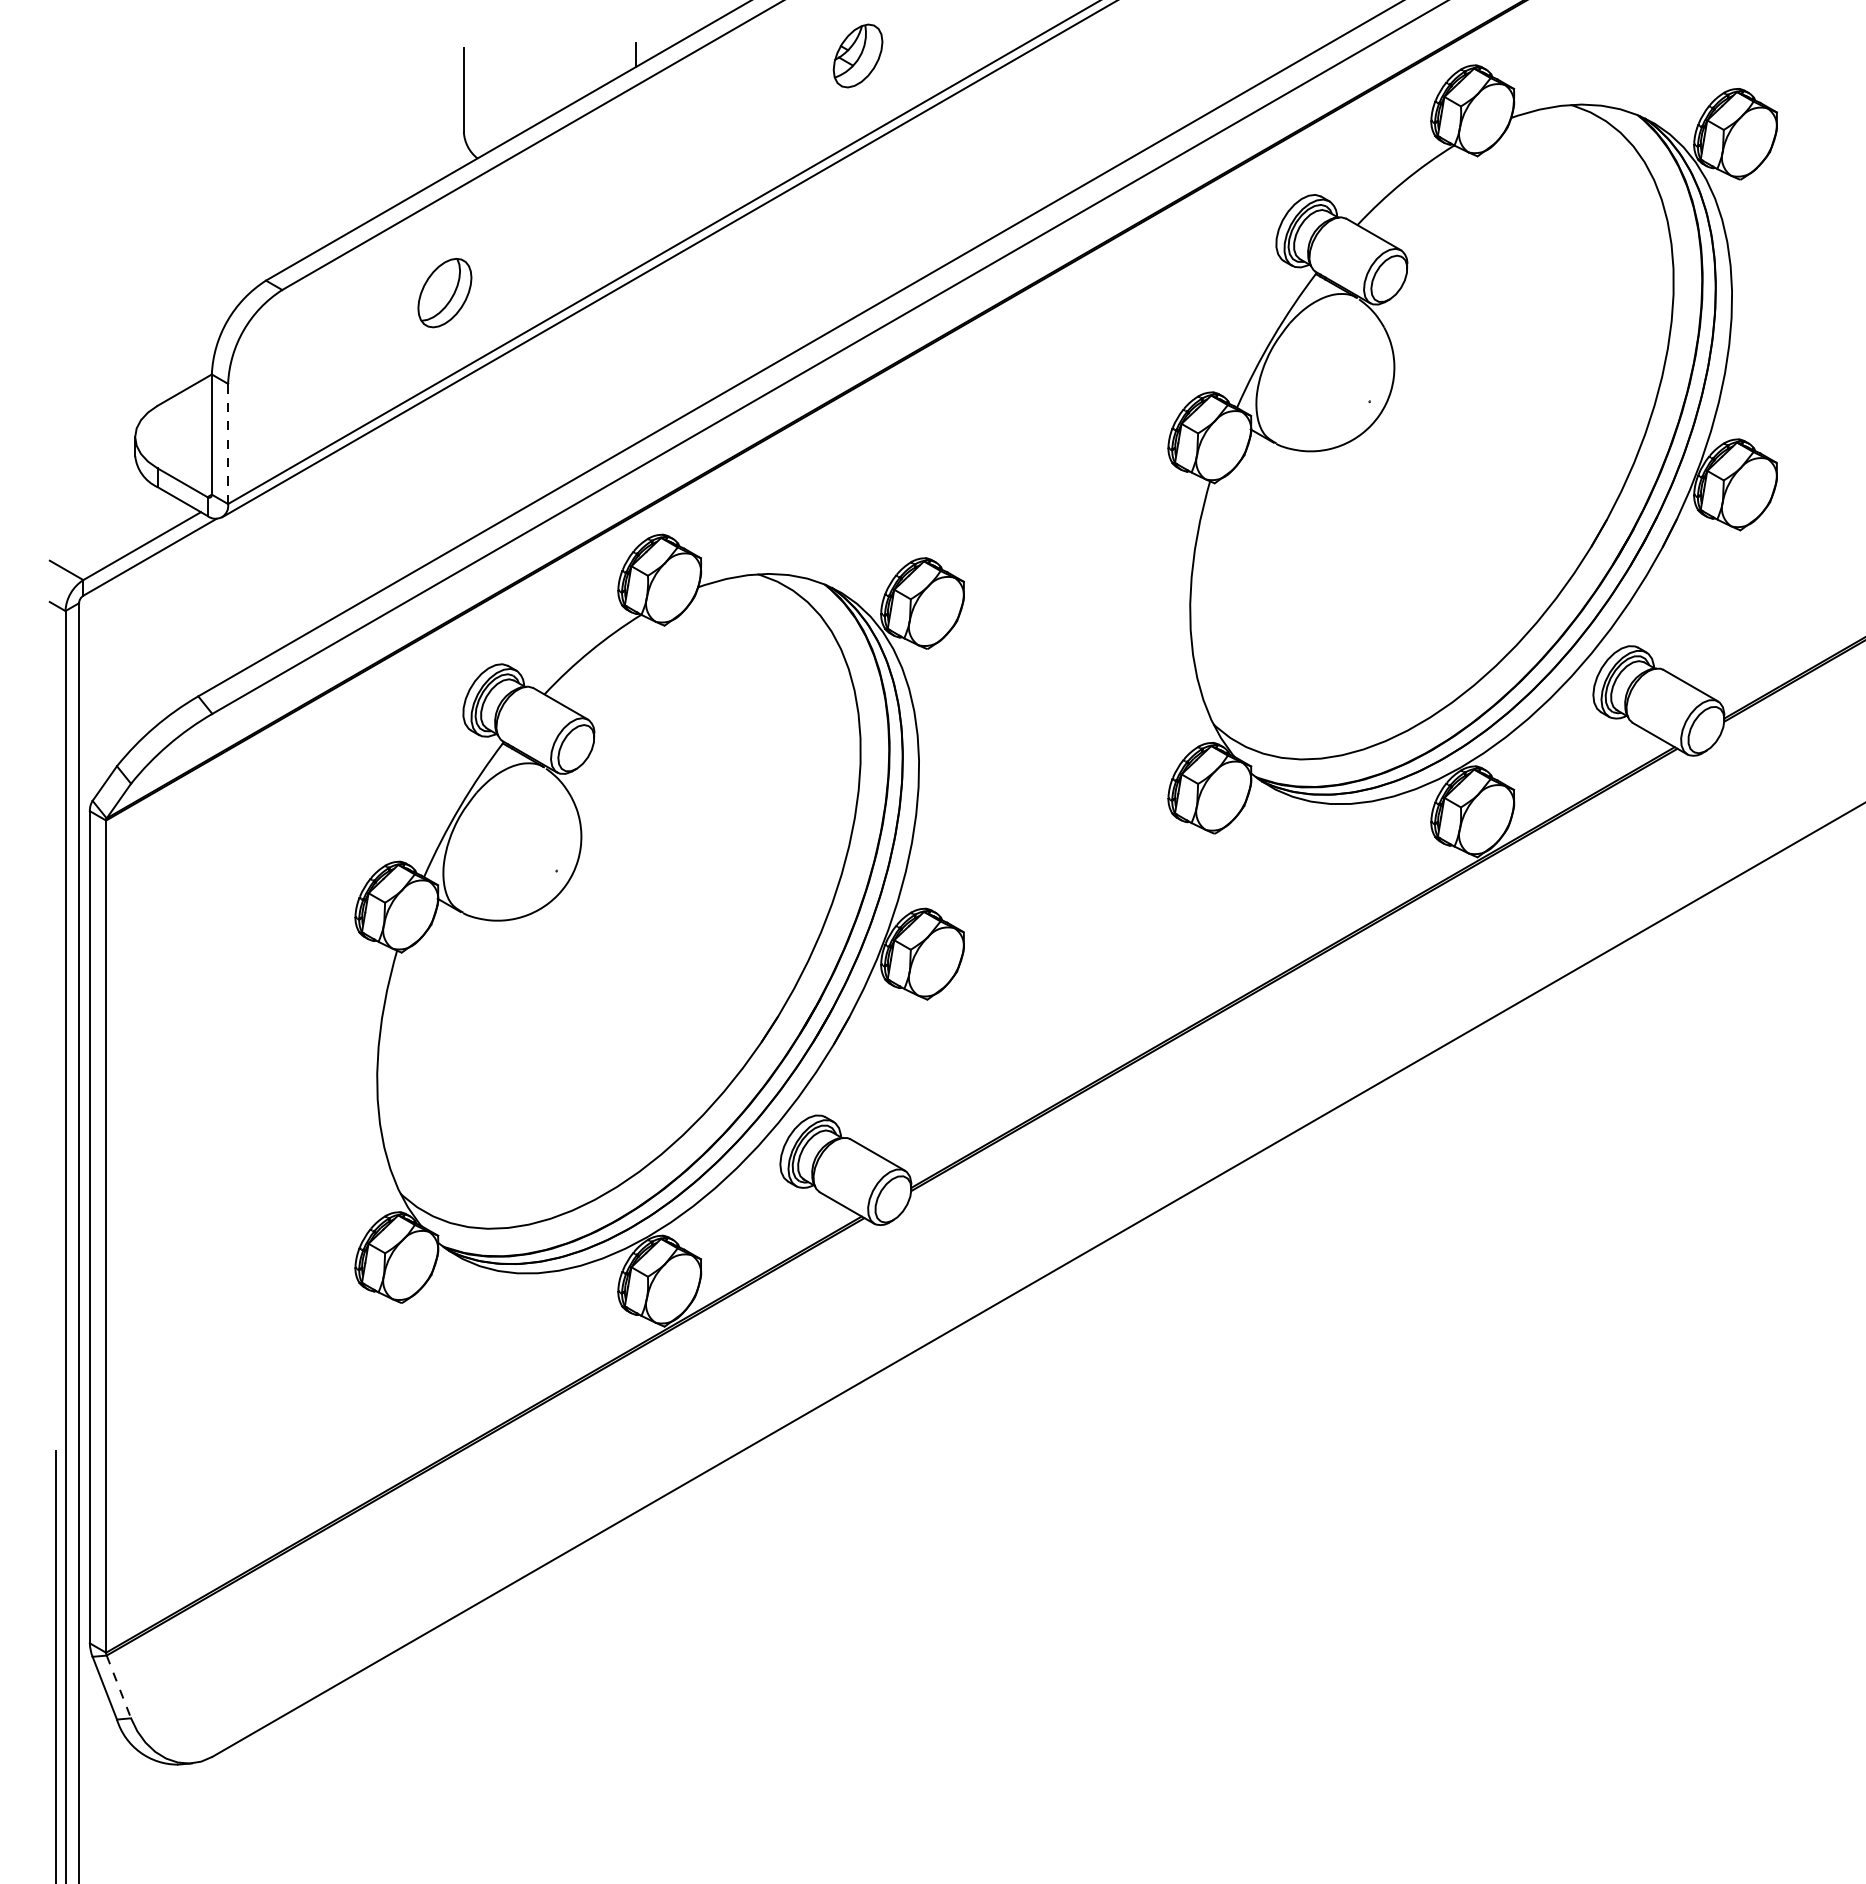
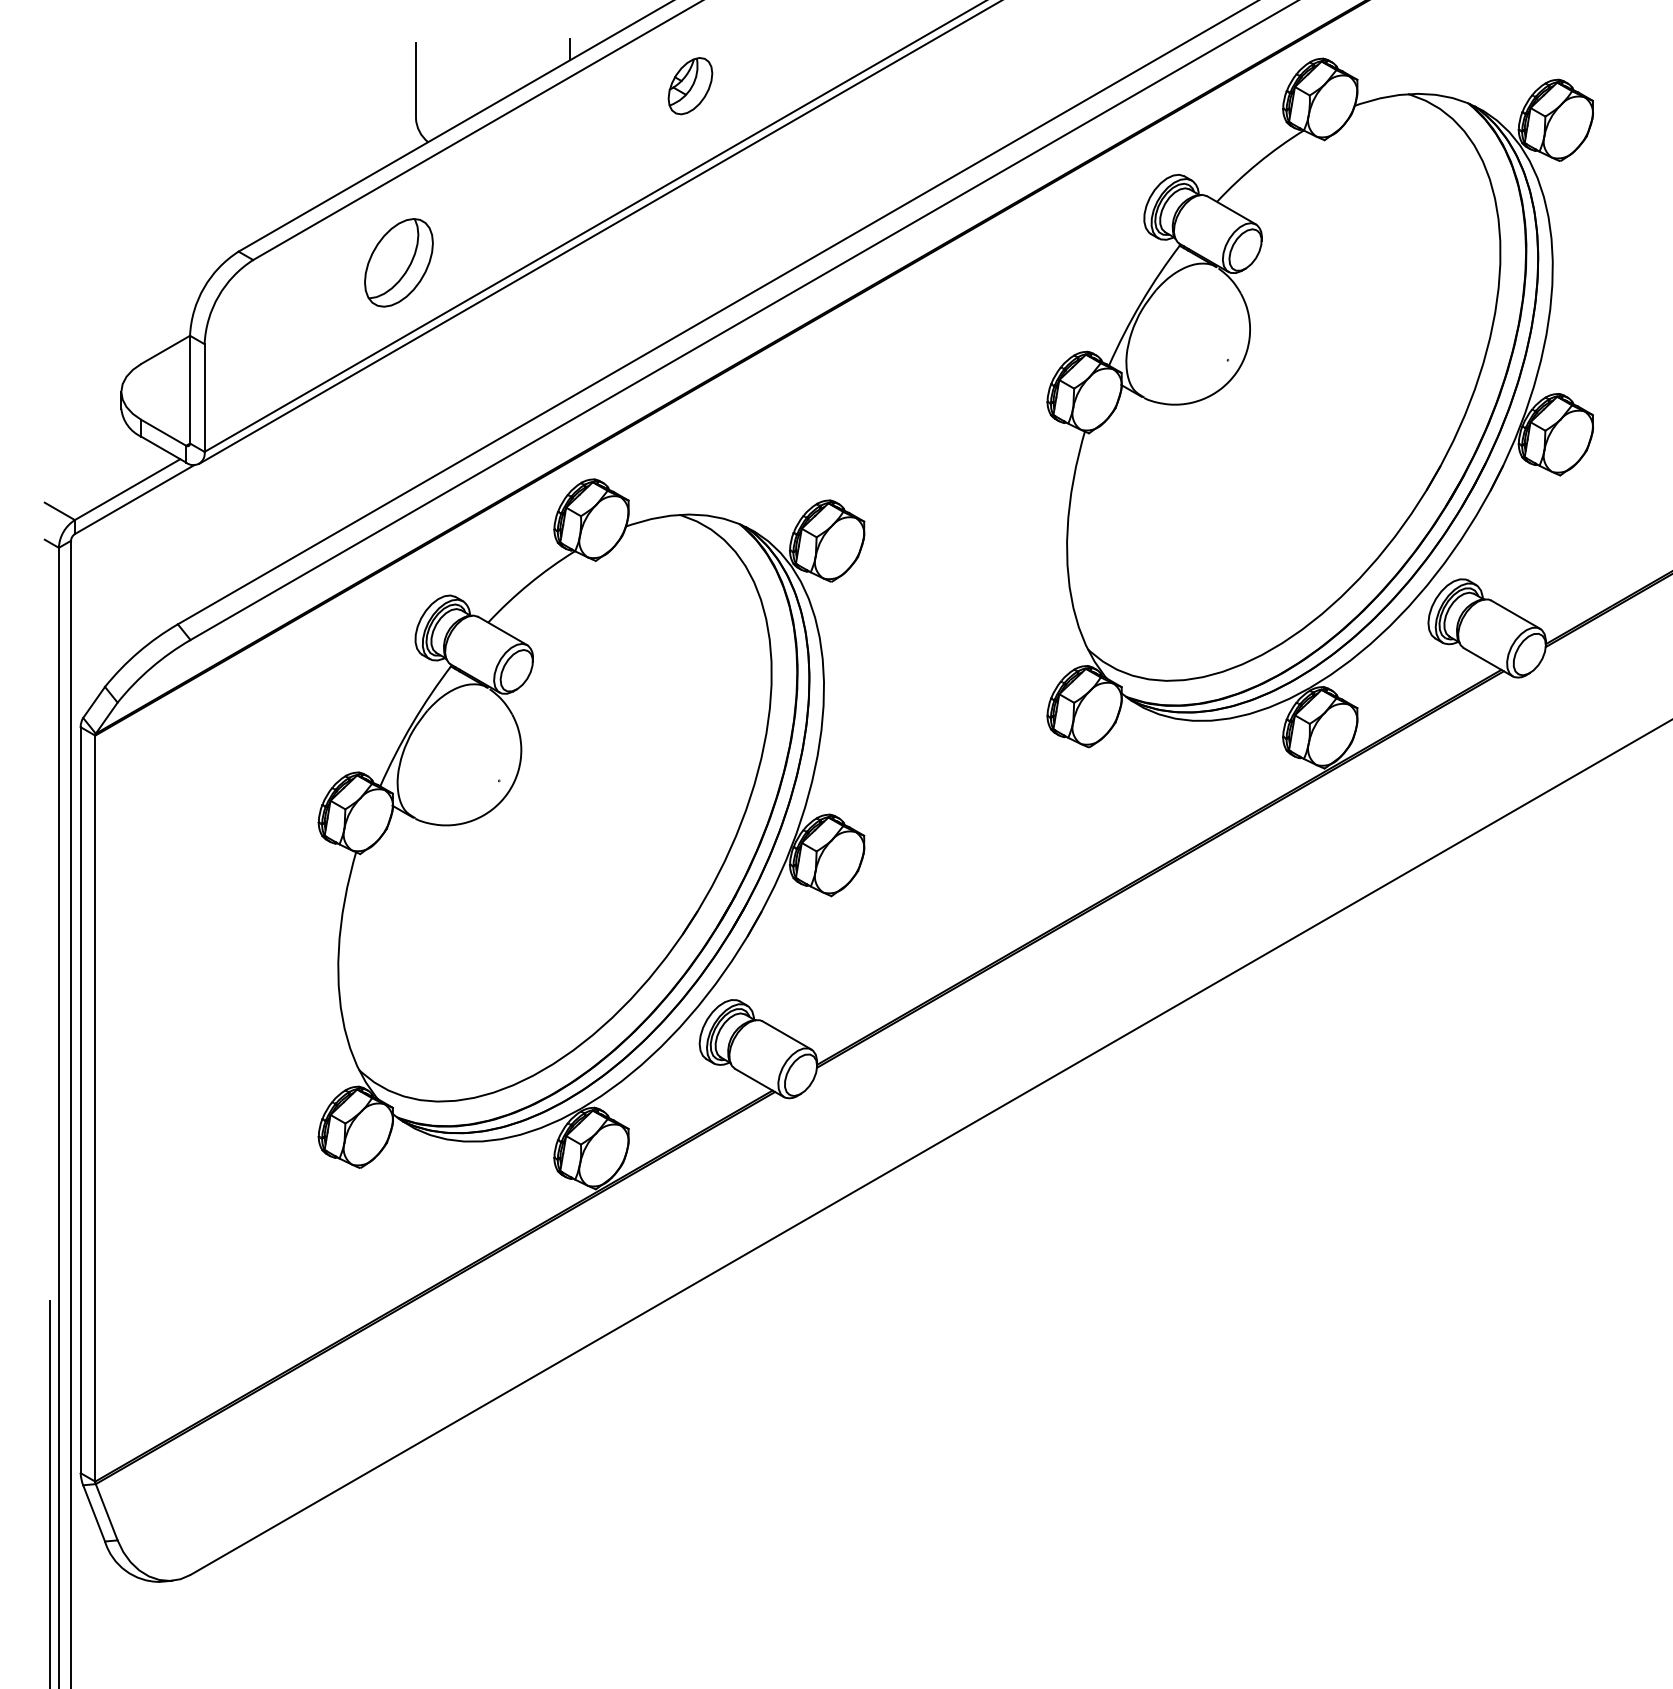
part: (857, 55) -> (689, 85), moved
part: (444, 292) -> (398, 262), size x1.43
line: (228, 443) -> (204, 397), dashed -> solid
line: (118, 1686) -> (106, 1511), dashed -> solid

